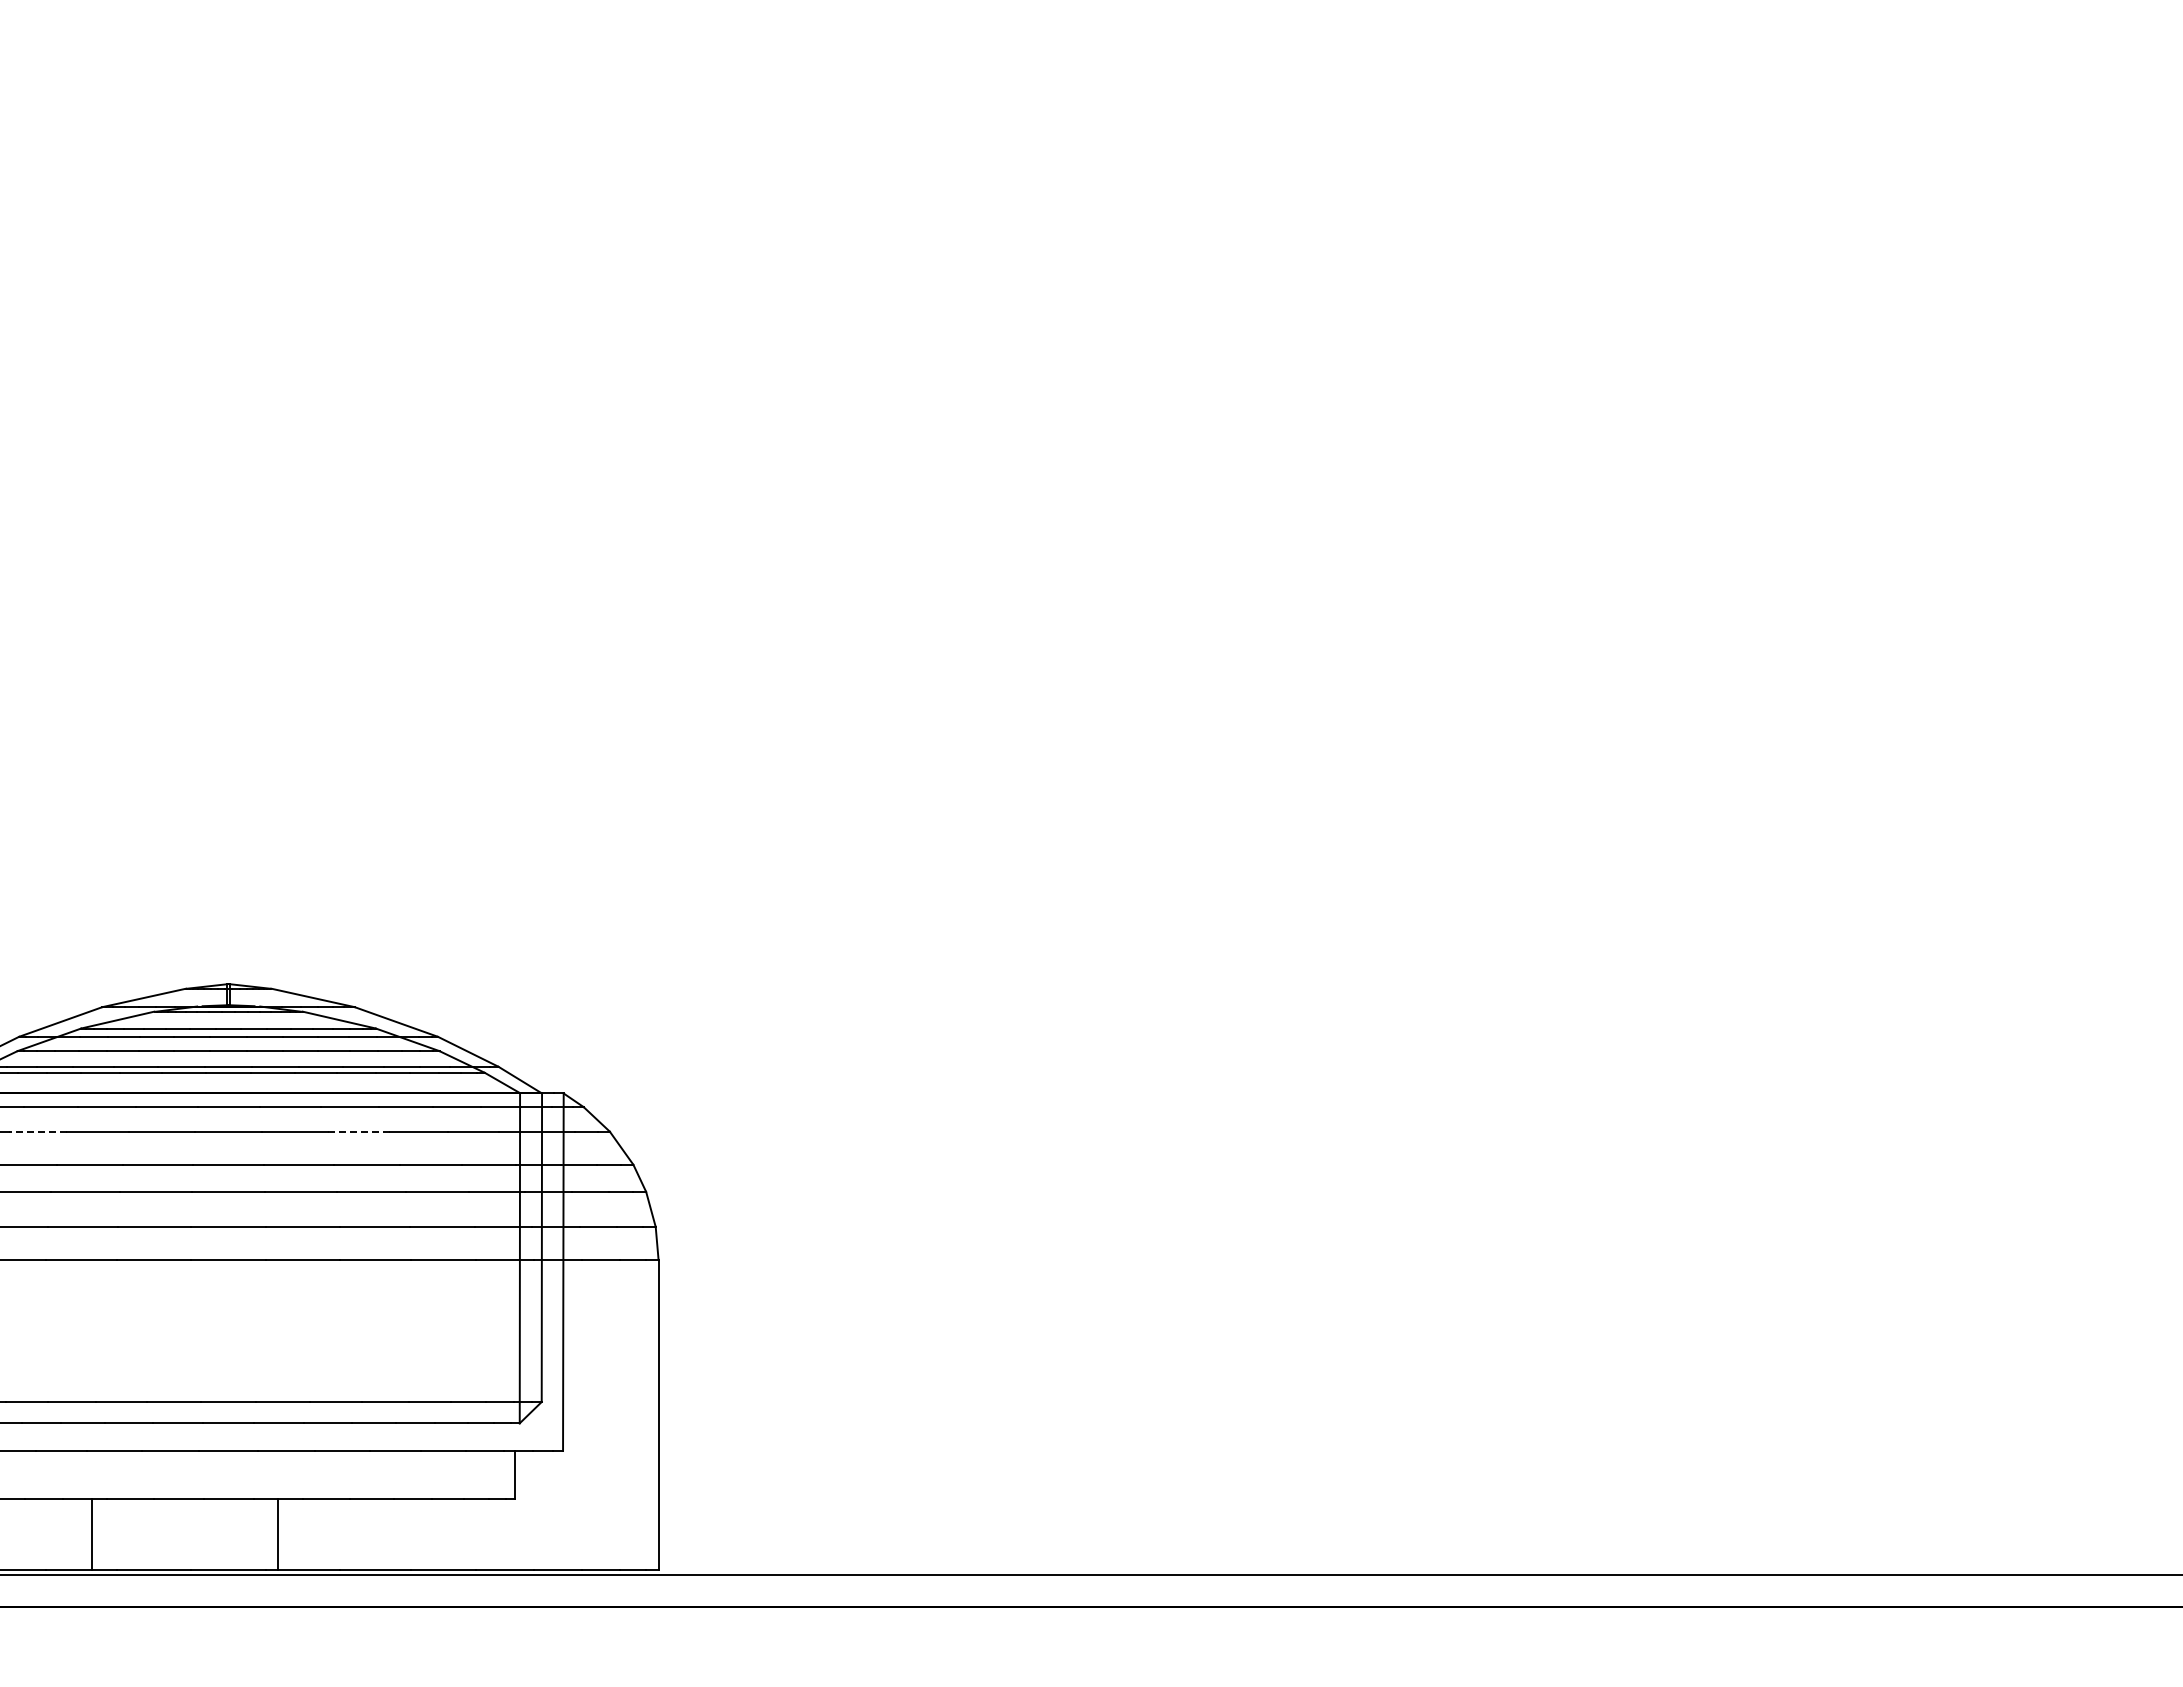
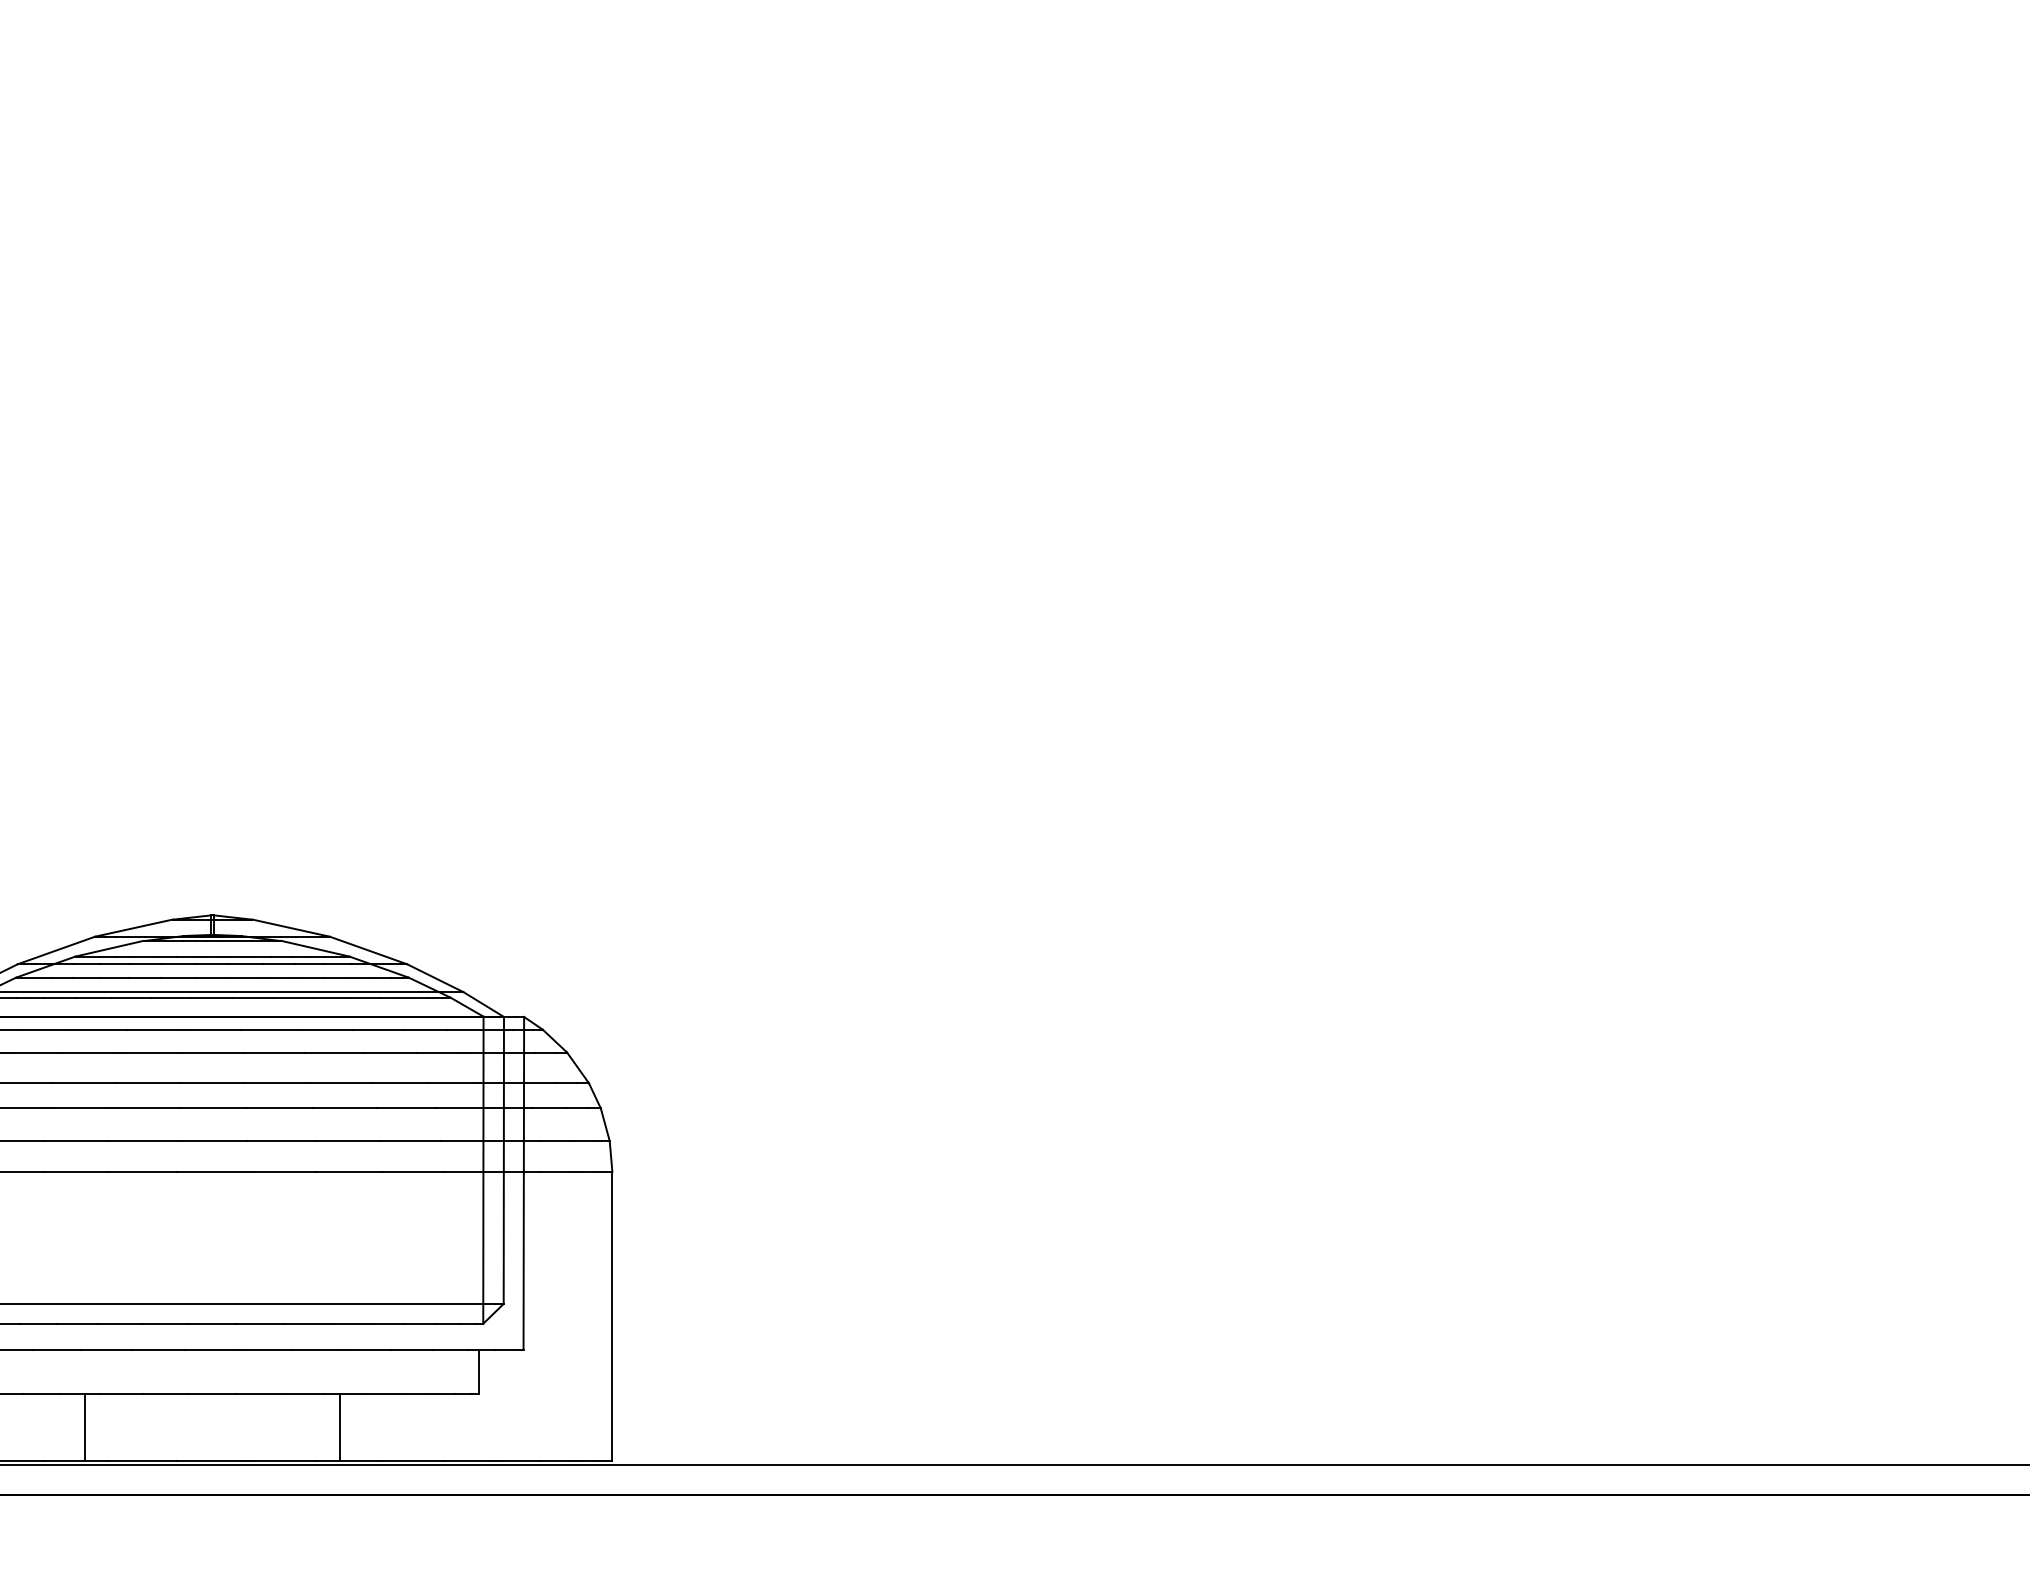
line: (37, 1131) -> (34, 1052), dashed -> solid
line: (358, 1131) -> (333, 1052), dashed -> solid
line: (278, 1534) -> (339, 1427), moved

